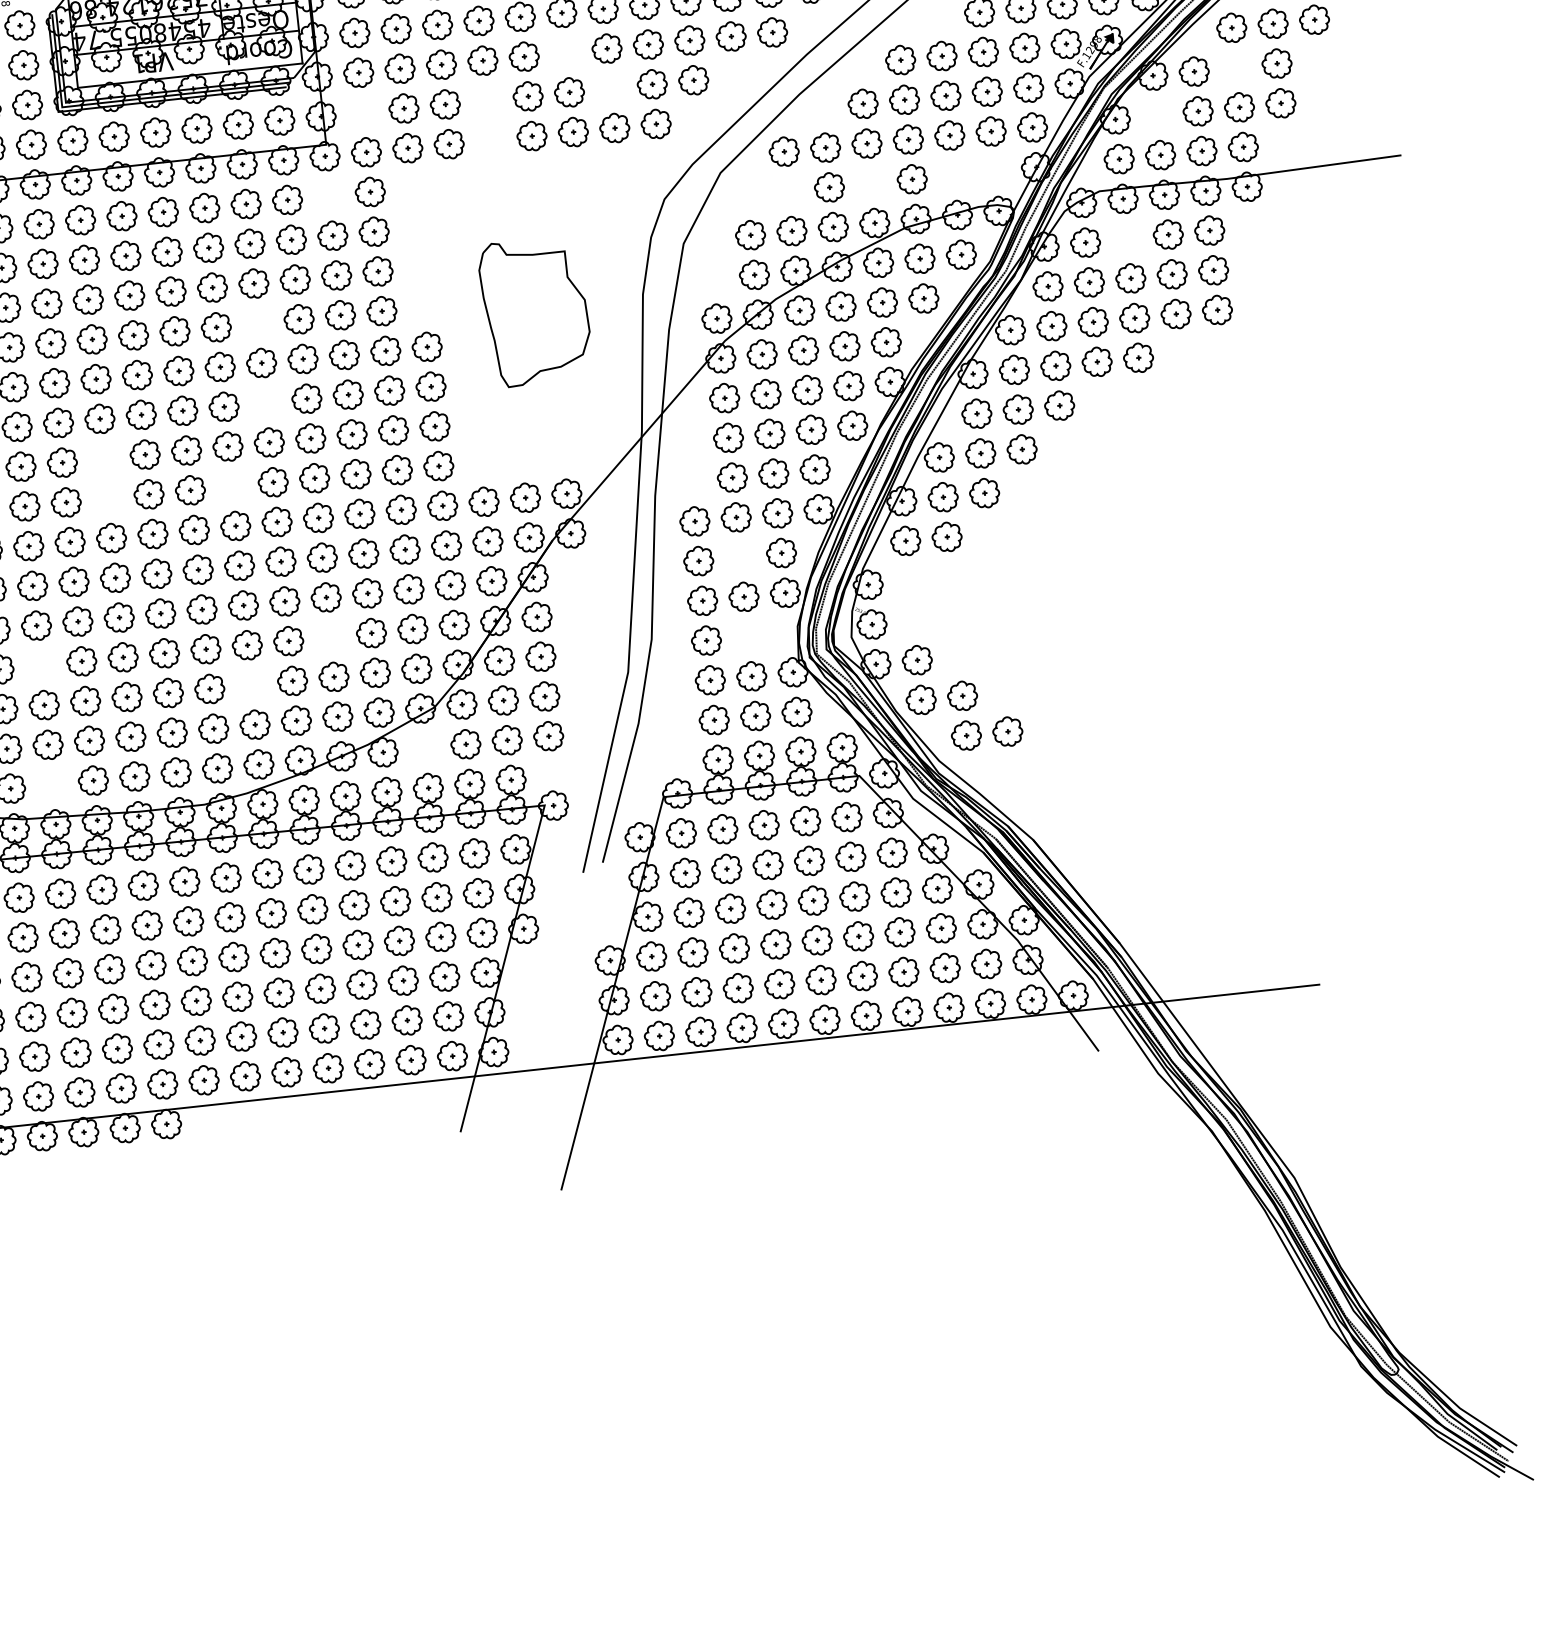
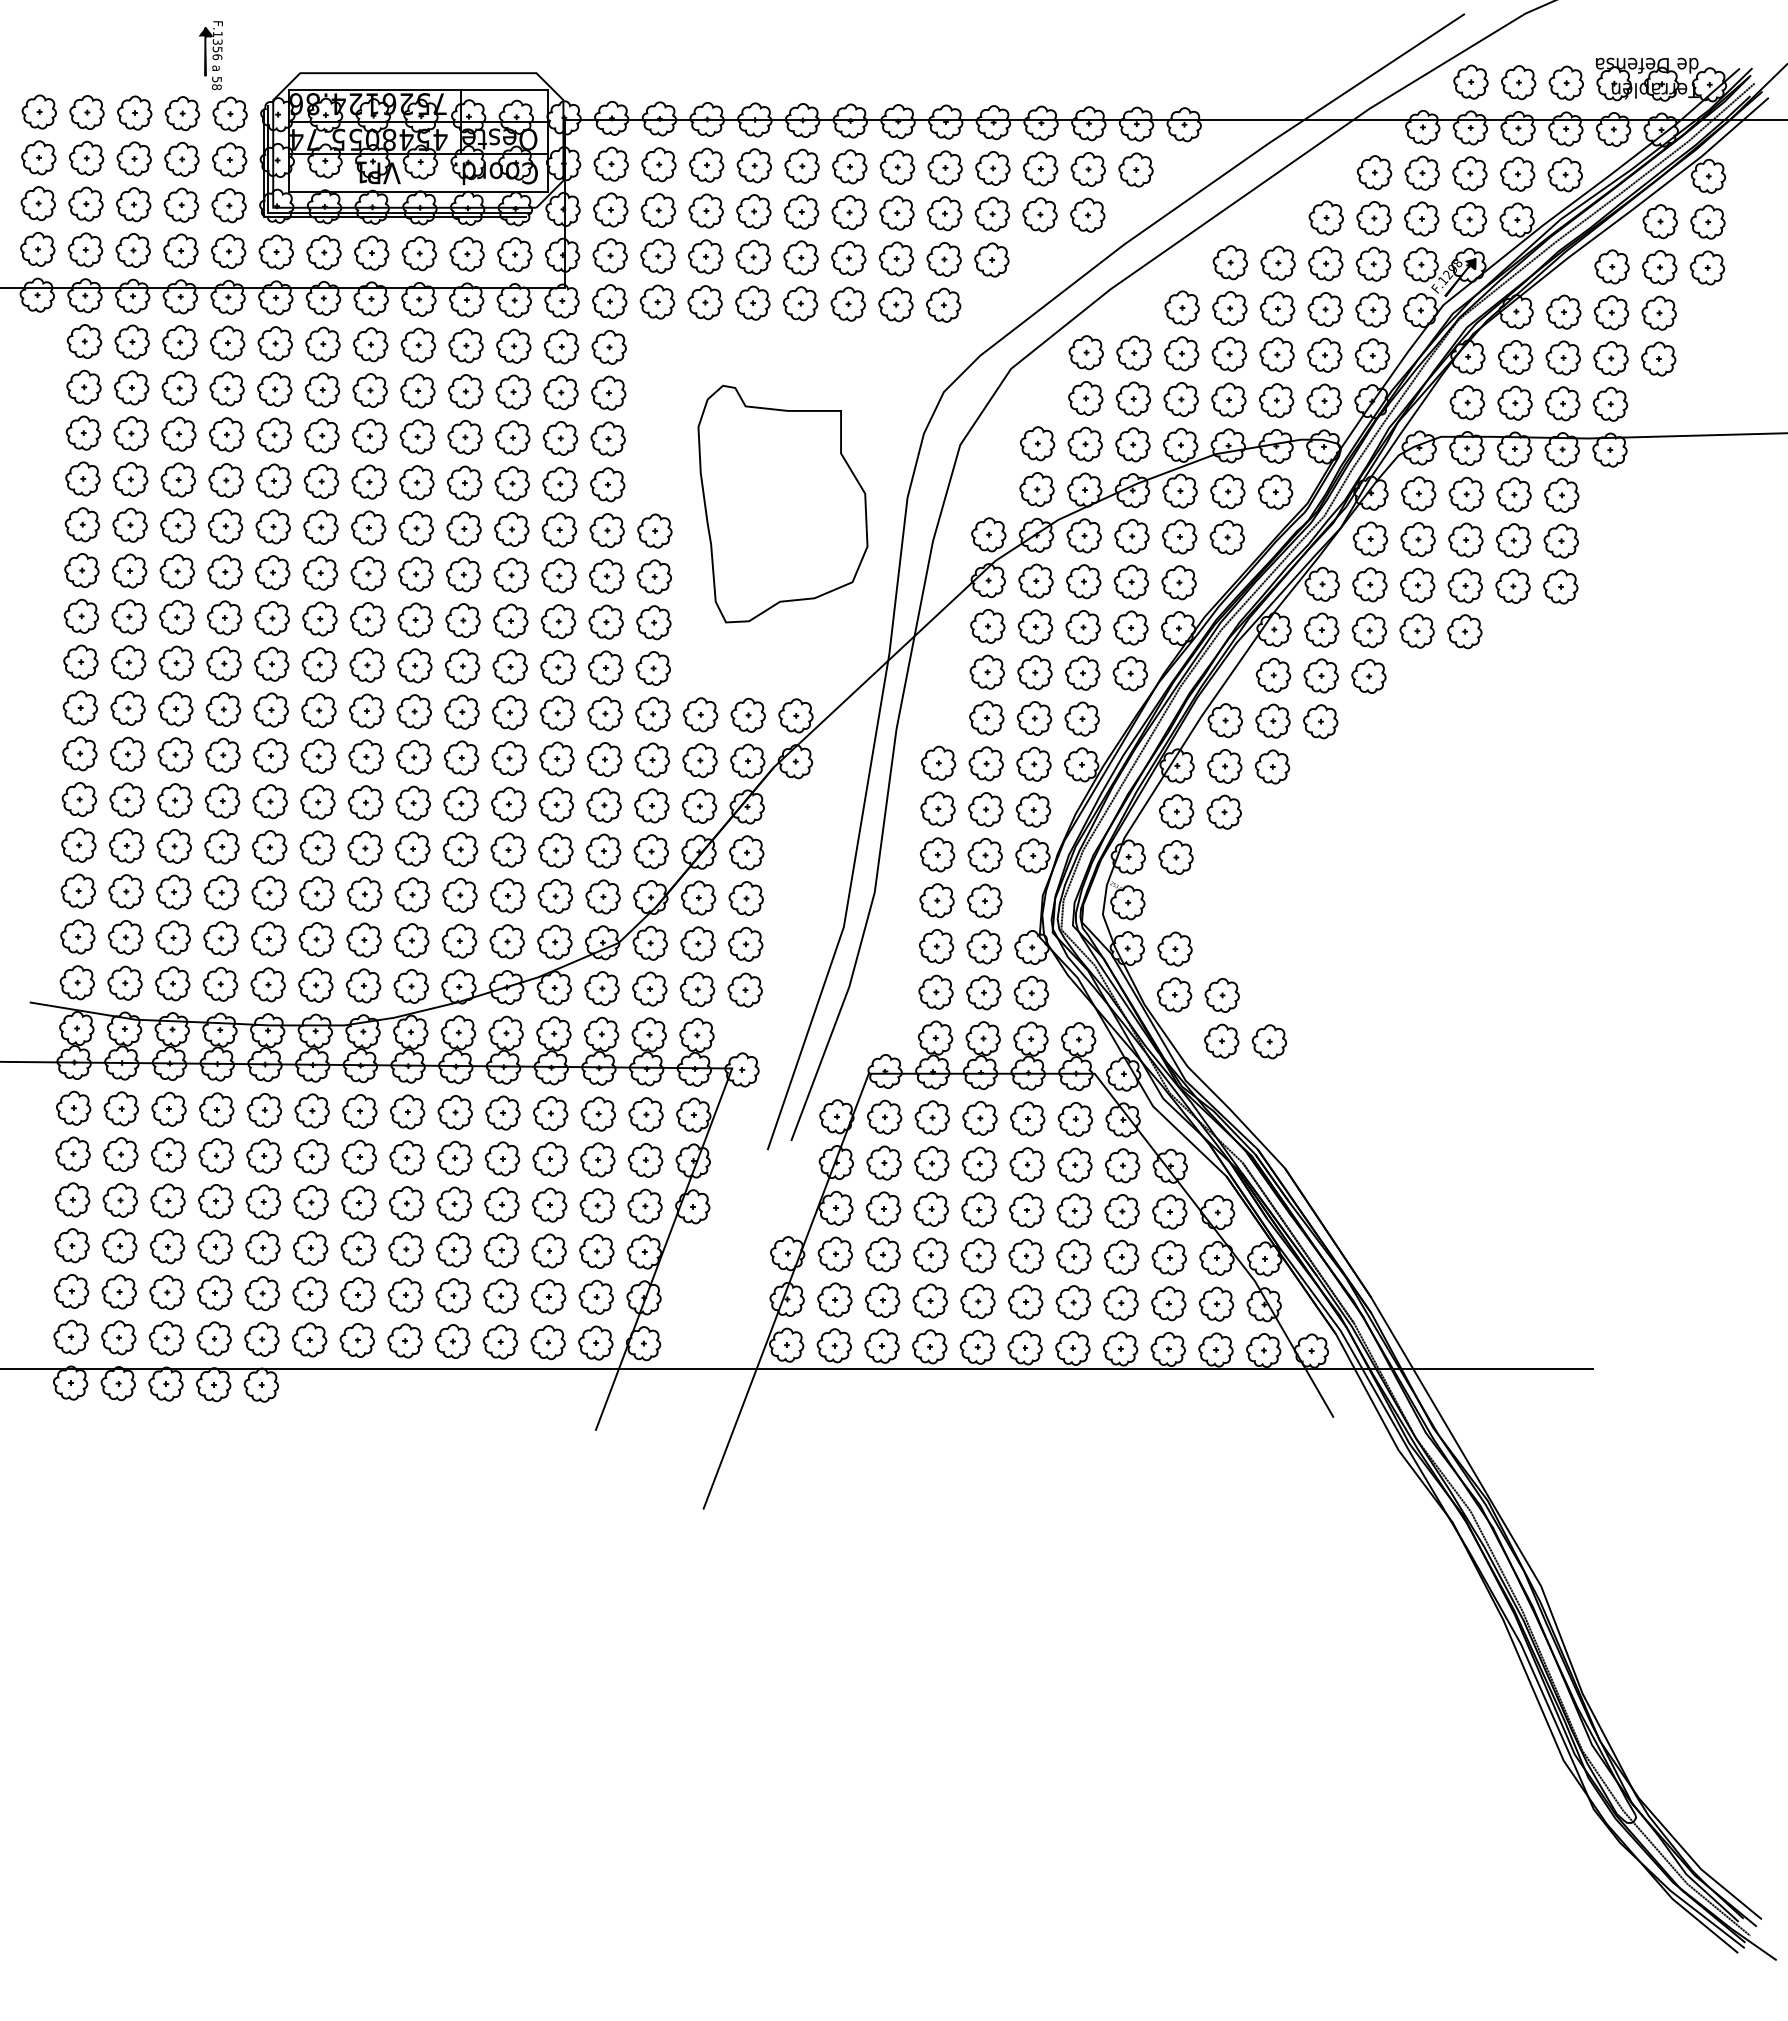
part: (564, 52) -> (848, 212), added
part: (1235, 67) -> (1611, 312), added
part: (610, 88) -> (896, 258), added
part: (485, 99) -> (752, 256), added
part: (361, 112) -> (609, 255), added
part: (1156, 115) -> (1515, 357), added
part: (490, 139) -> (752, 302), added
part: (994, 170) -> (1323, 400), added
part: (953, 175) -> (1276, 400), added
part: (870, 183) -> (1180, 399), added
part: (787, 191) -> (1085, 398), added
part: (328, 195) -> (561, 346), added
part: (1126, 238) -> (1465, 493), added
part: (535, 311) -> (782, 504), size x1.43
part: (257, 322) -> (464, 482), added
part: (265, 402) -> (463, 574), added
part: (103, 458) -> (271, 618), added
part: (231, 486) -> (414, 665), added
part: (107, 497) -> (271, 663), added
part: (739, 557) -> (985, 809), added
part: (909, 580) -> (1175, 857), added
part: (329, 636) -> (507, 849), added
part: (747, 636) -> (984, 900), added
part: (39, 664) -> (173, 845), added
part: (250, 684) -> (411, 894), added
part: (423, 748) -> (601, 988), added
part: (51, 784) -> (172, 983), added

